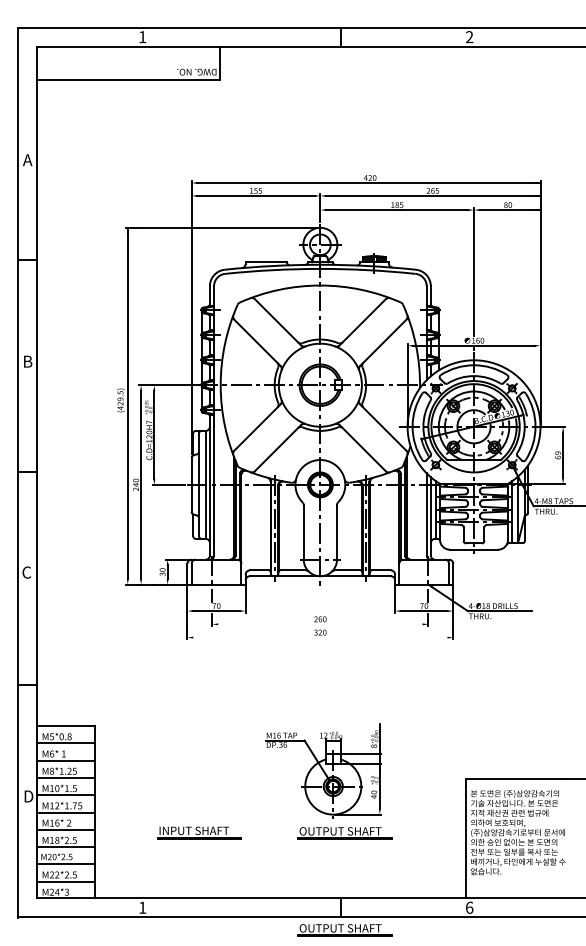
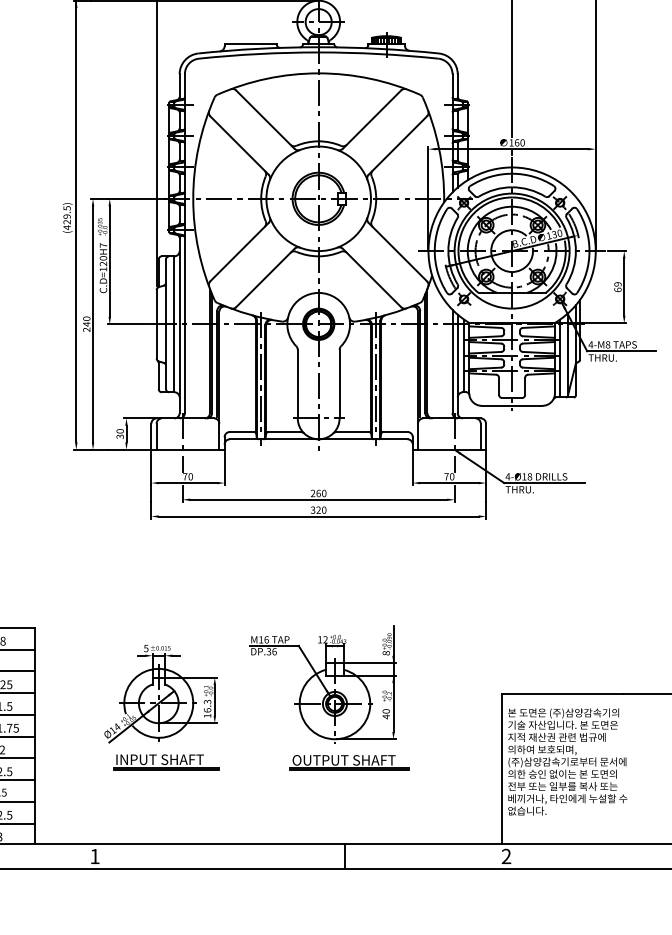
line: (320, 624) -> (318, 499), added
line: (320, 637) -> (318, 516), added
part: (195, 778) -> (161, 693), added
text: (469, 907) -> (506, 856), 6 -> 2
part: (344, 930) -> (349, 885), removed

